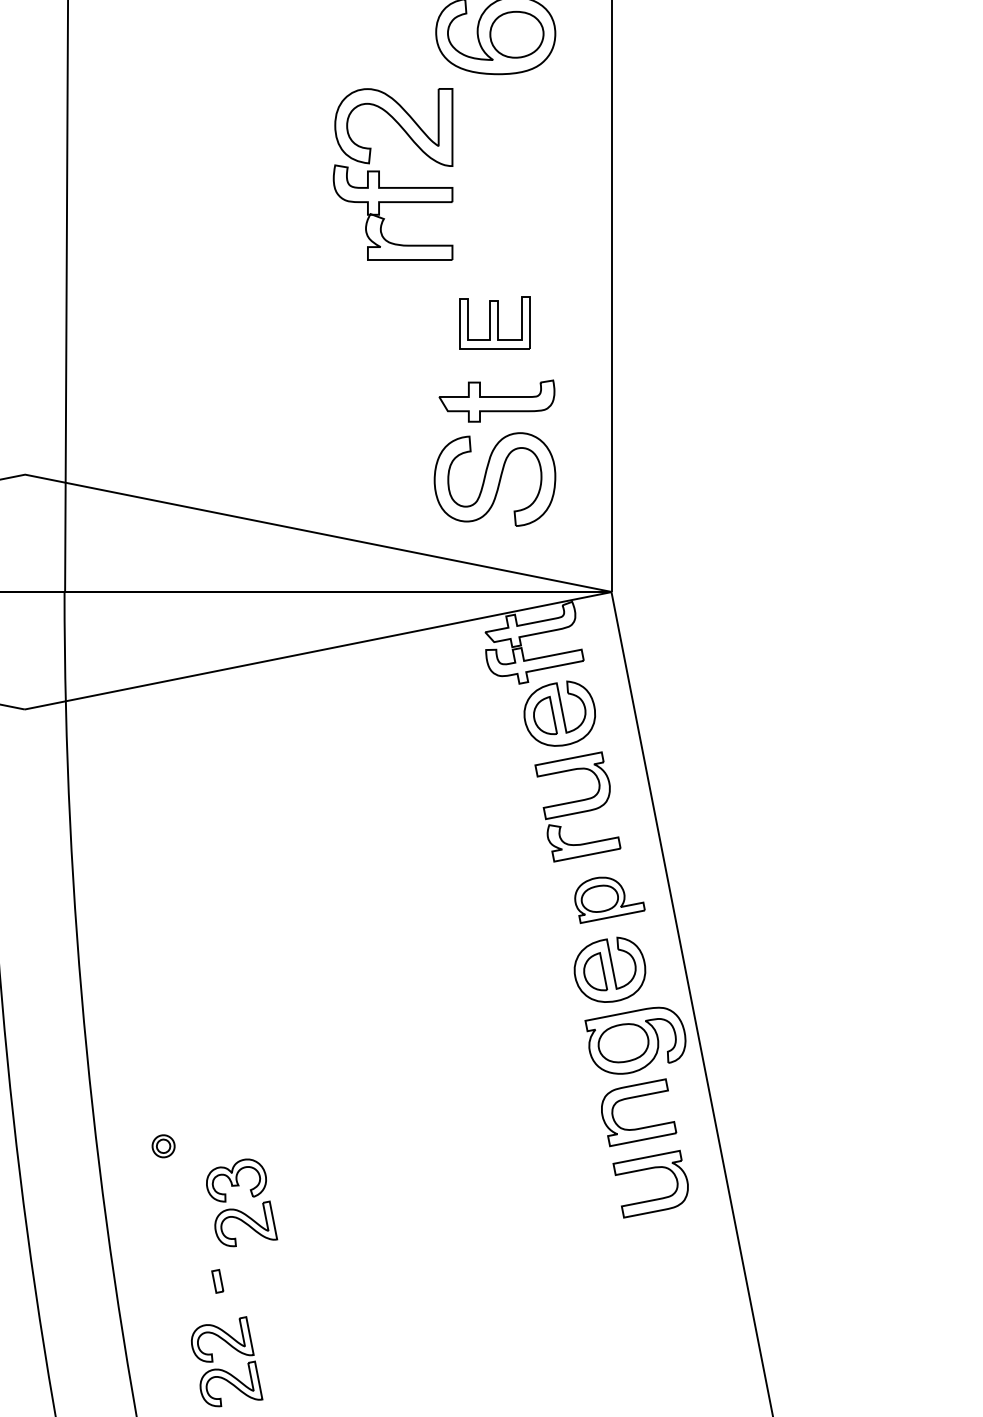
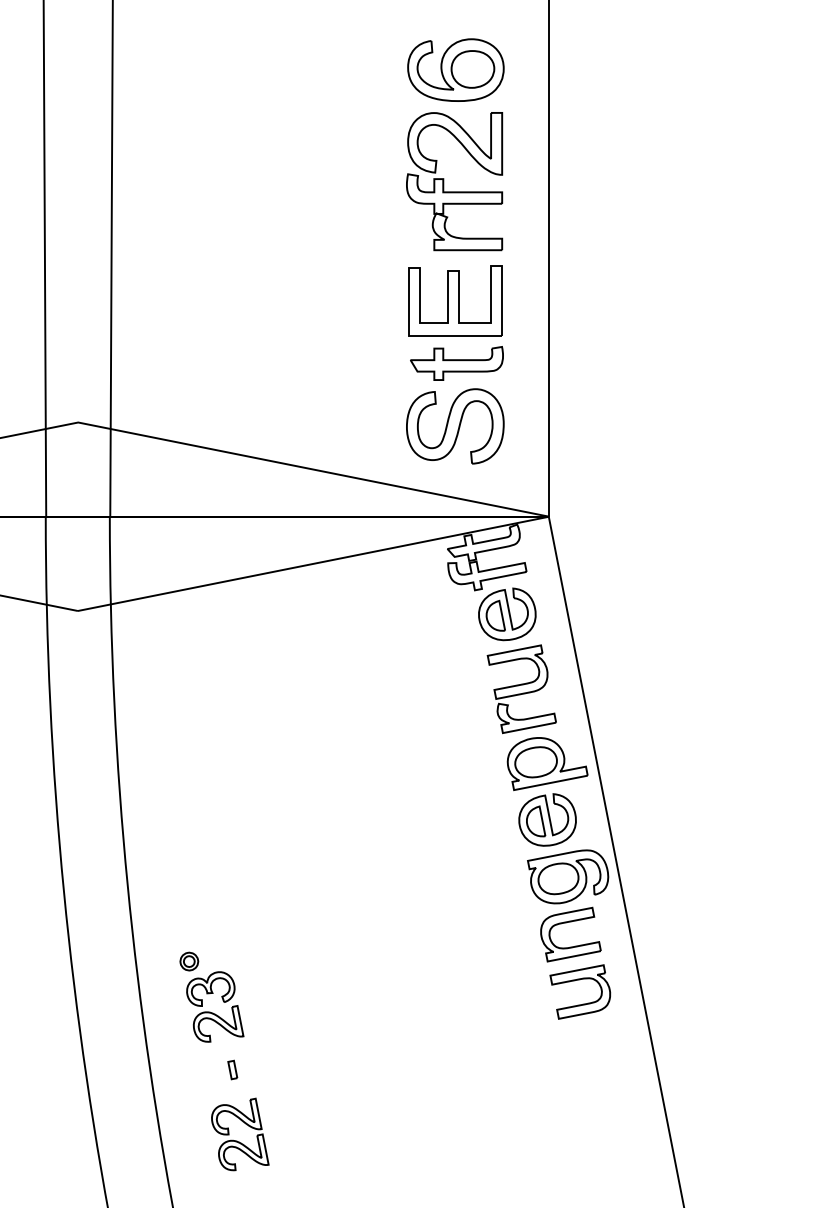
part: (380, 174) -> (444, 181), moved
part: (495, 322) -> (455, 300), size x1.67
part: (609, 900) -> (547, 764), size x1.43
part: (239, 1209) -> (213, 1012), moved

